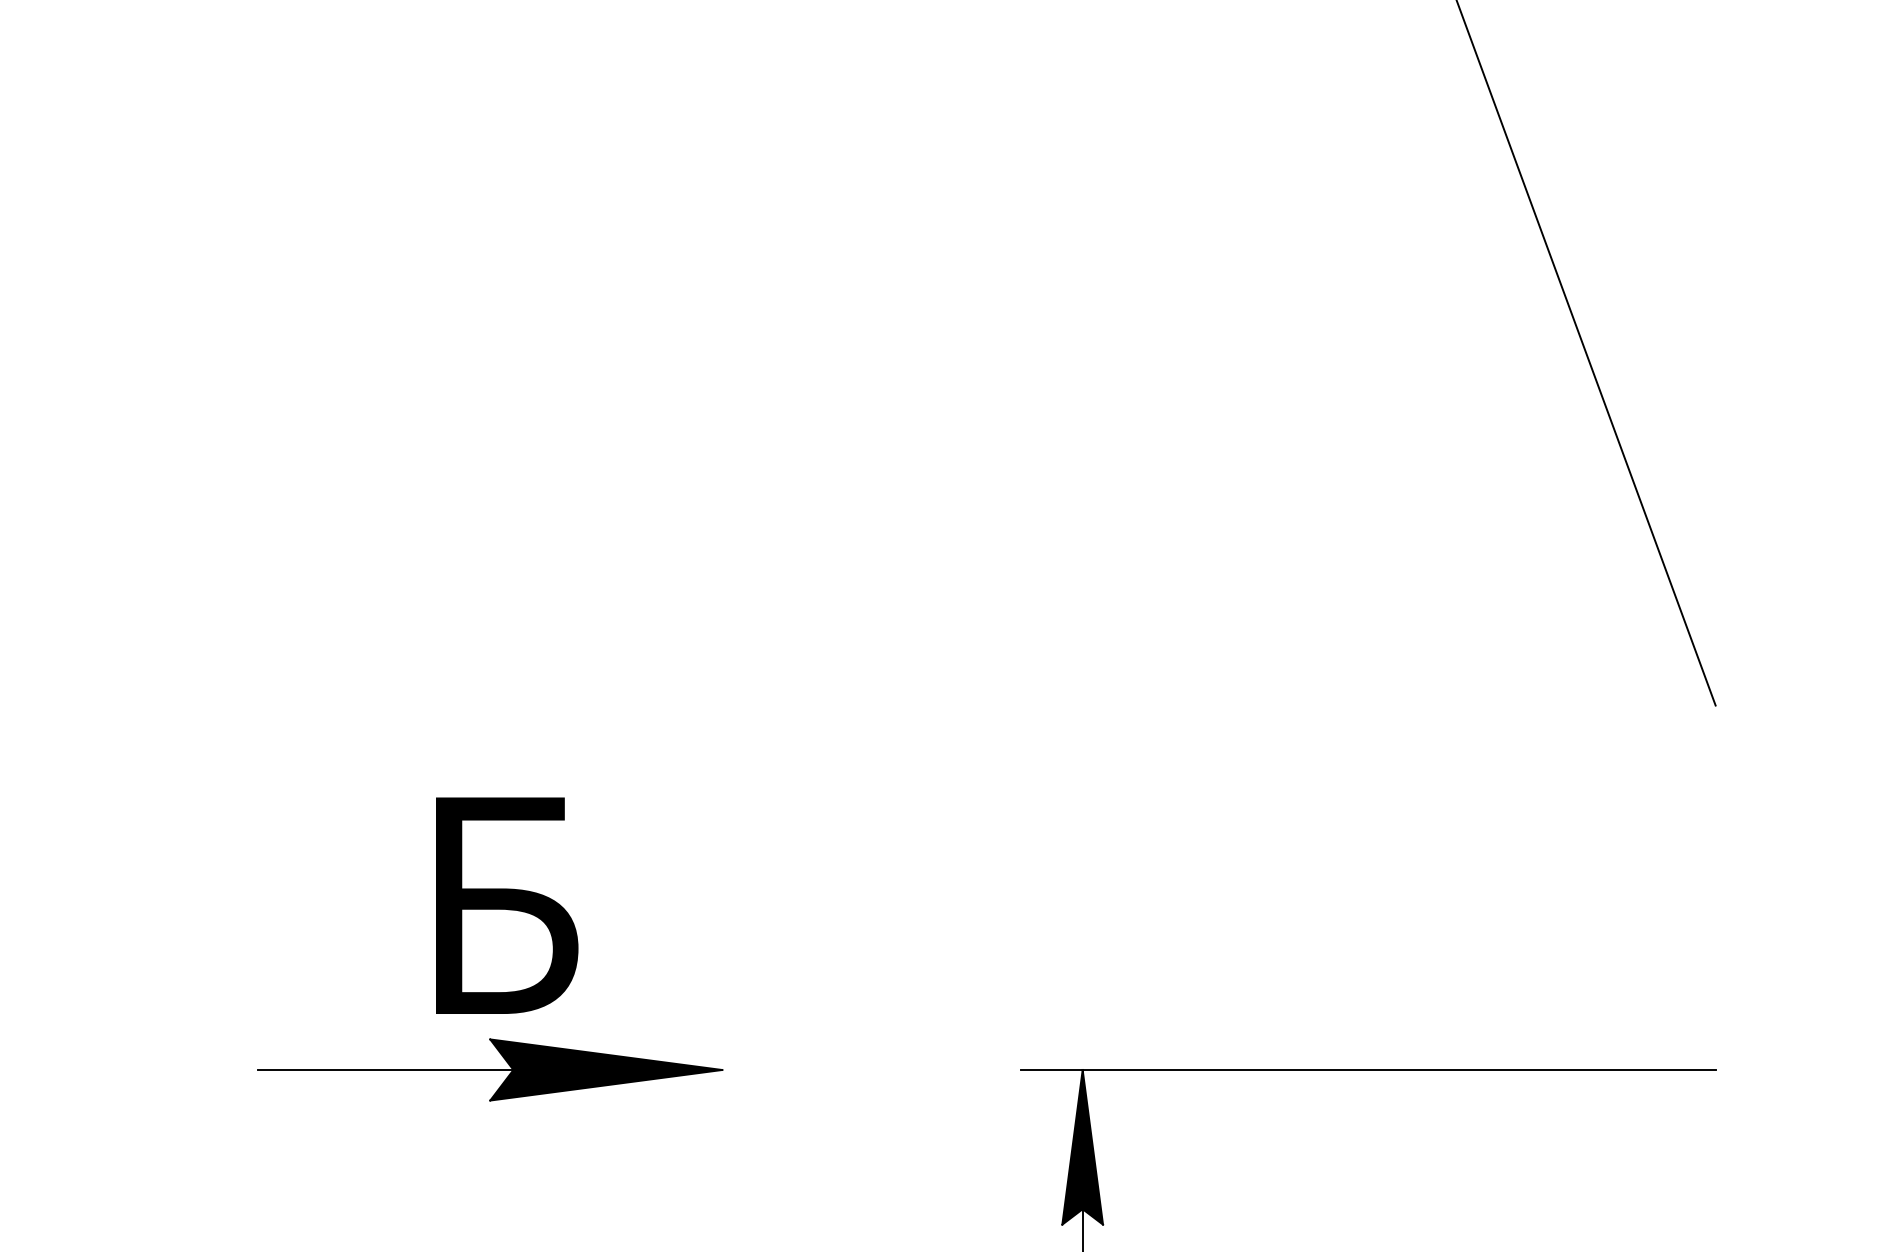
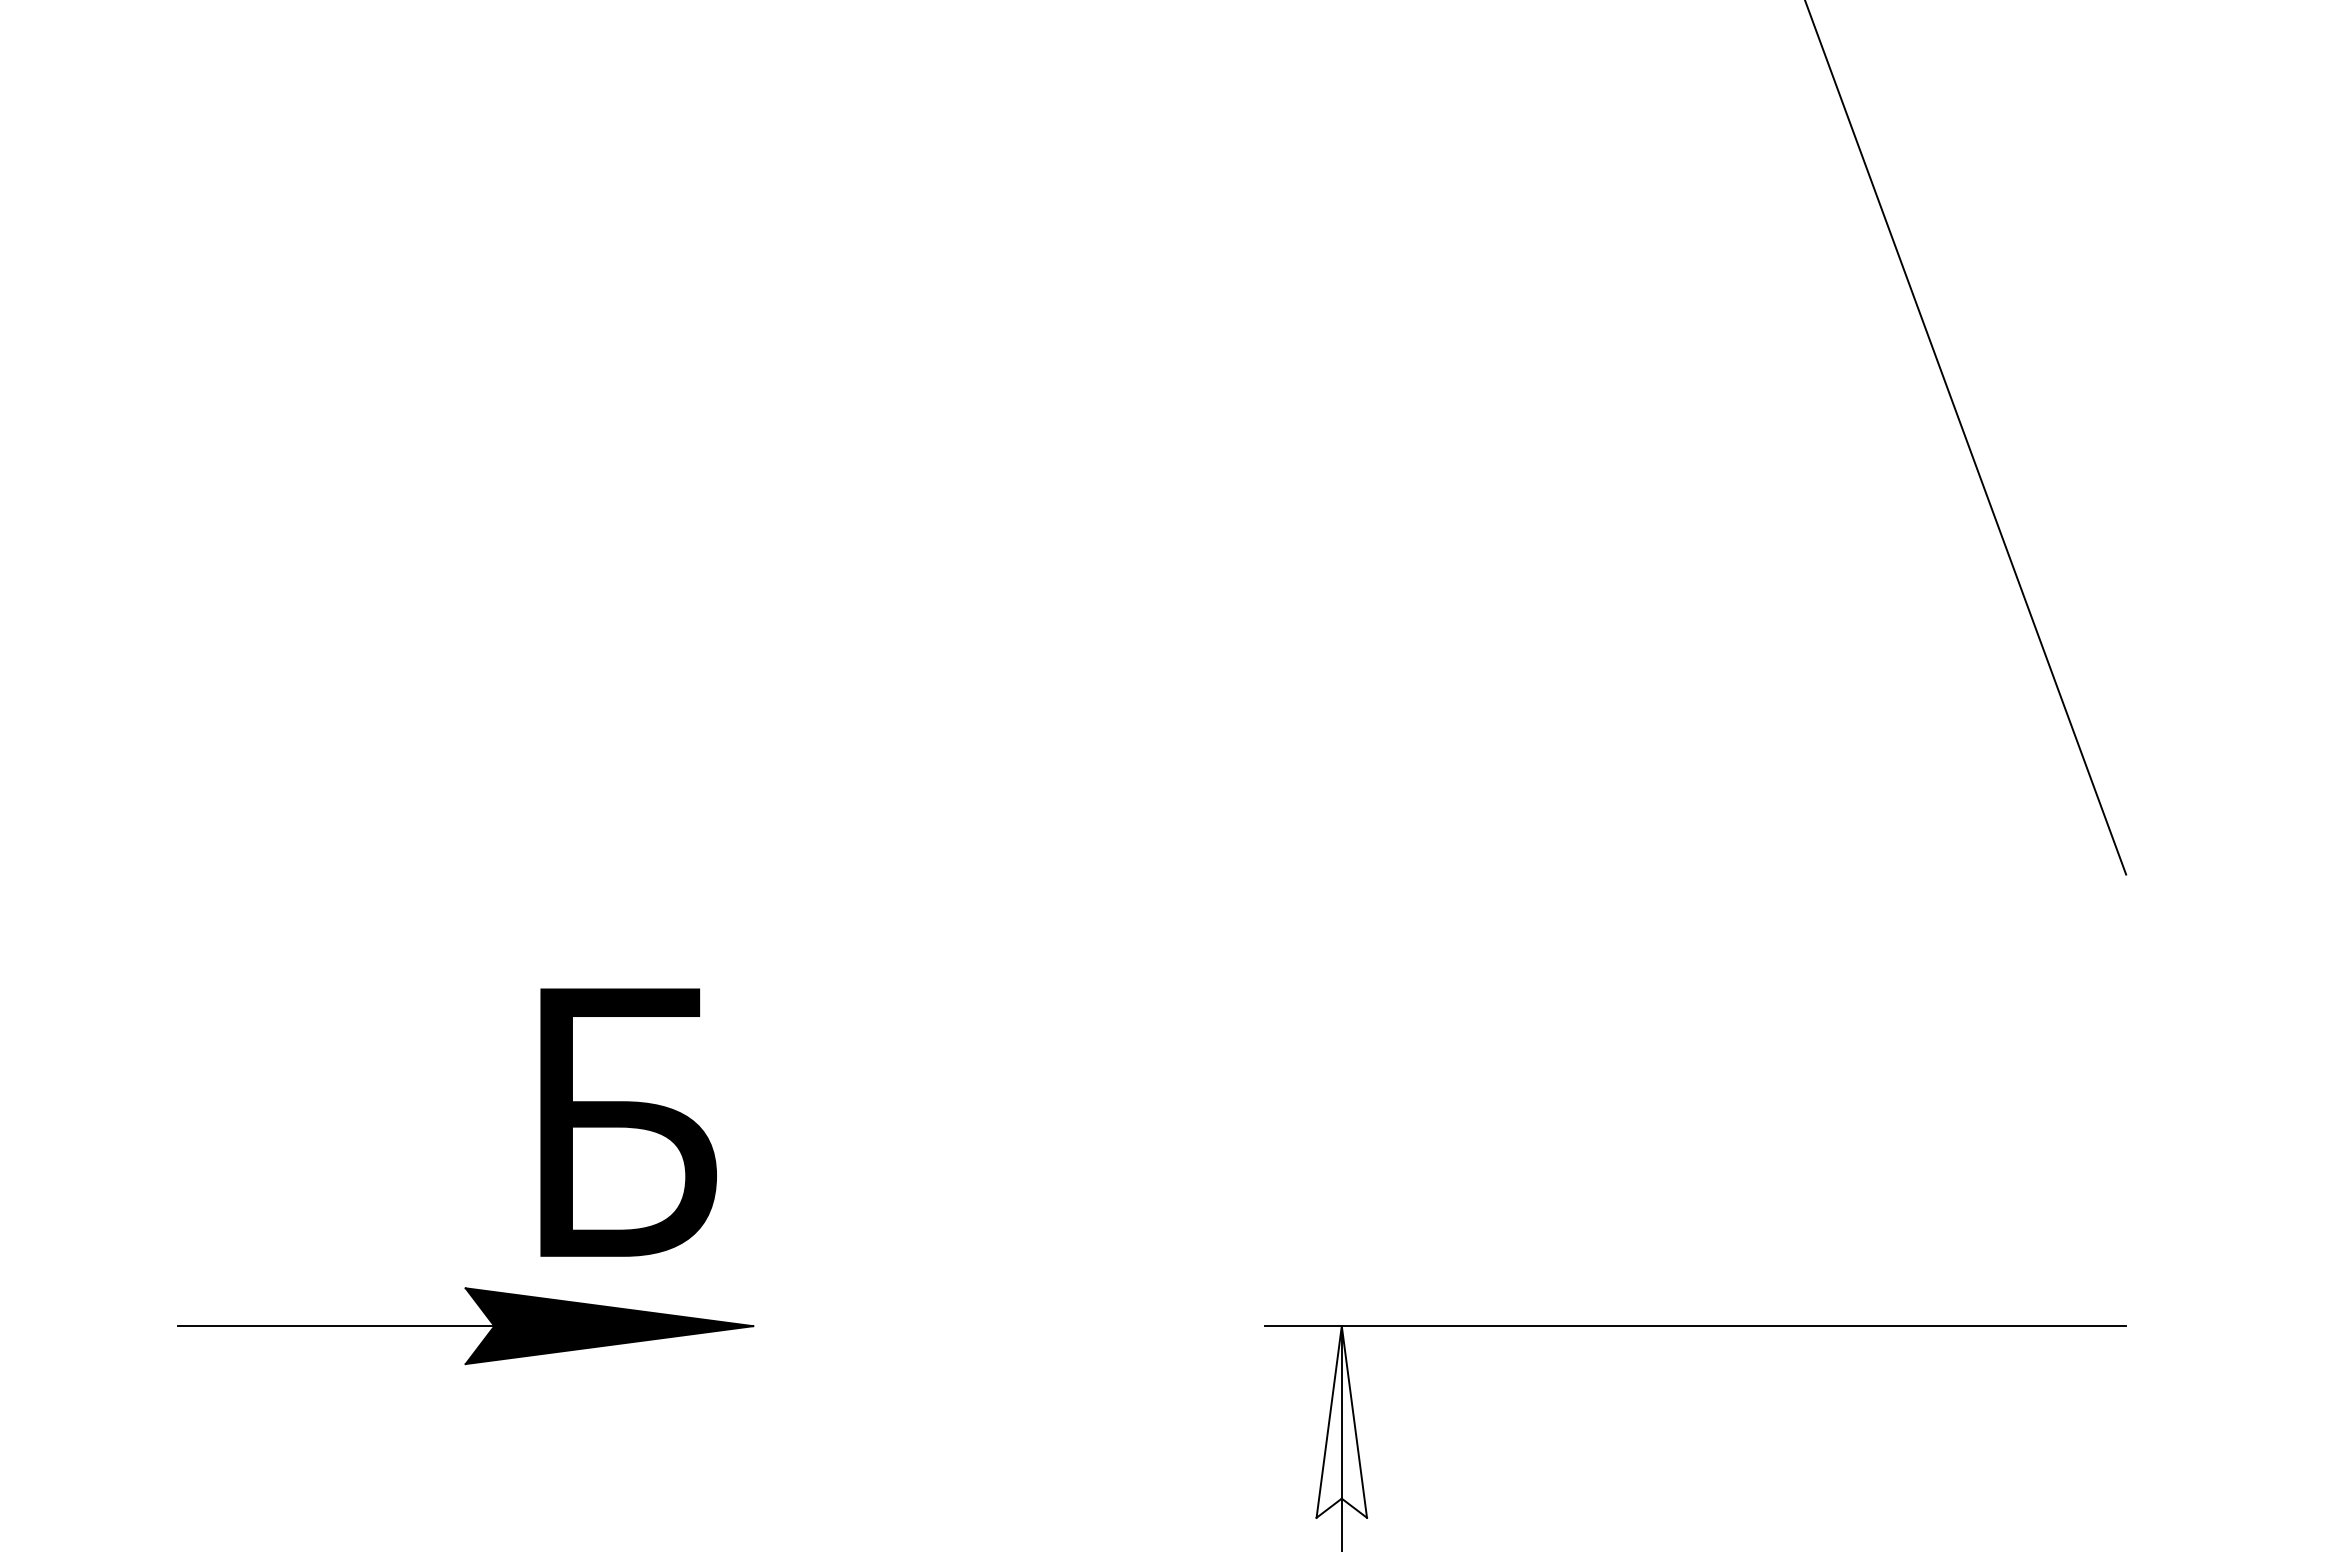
part: (490, 1070) -> (465, 1326), moved
fill: (1082, 1146) -> (1341, 1421), removed

